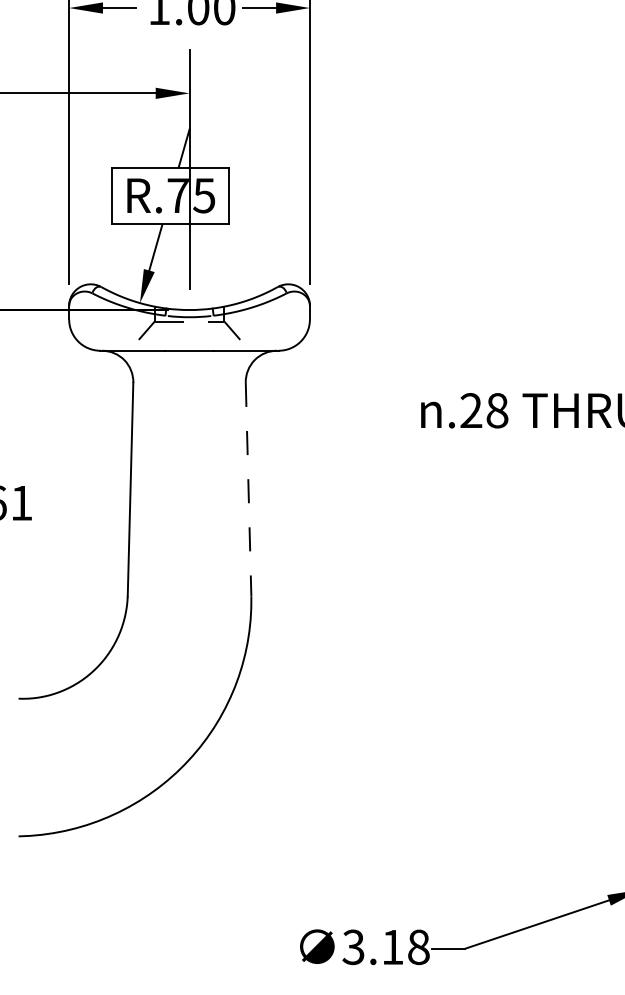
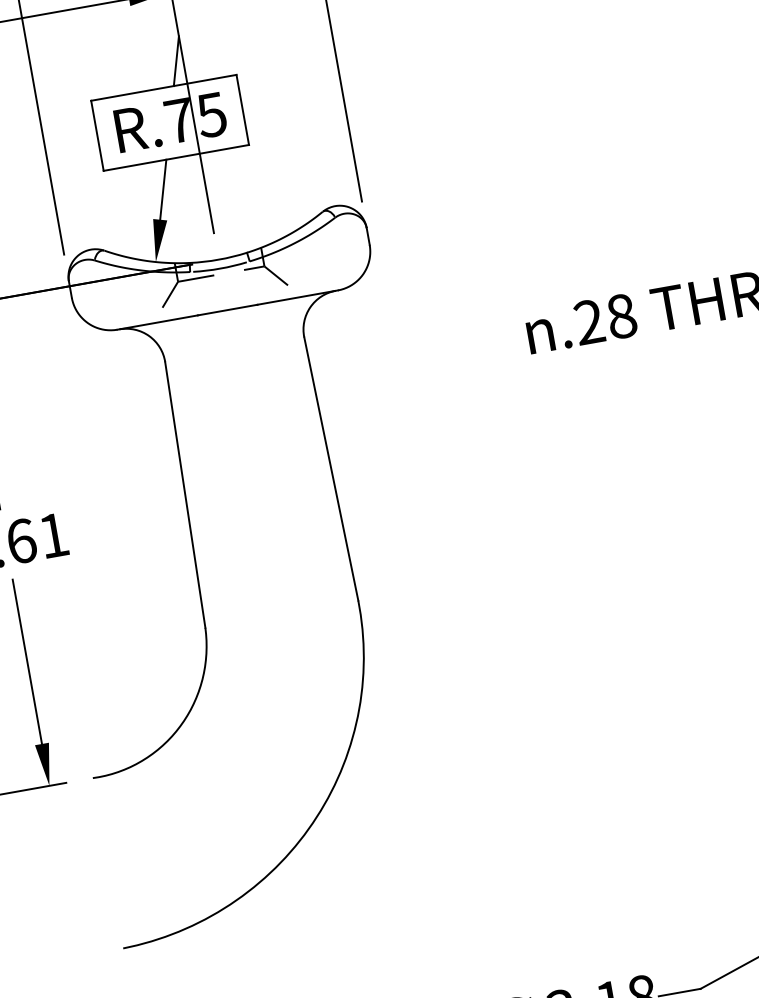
line: (248, 489) -> (331, 468), dashed -> solid

